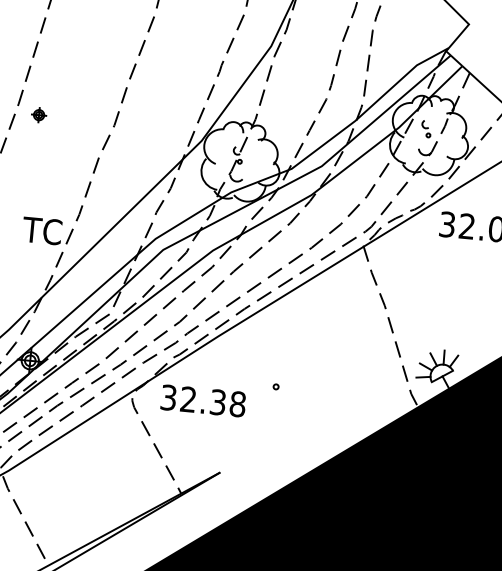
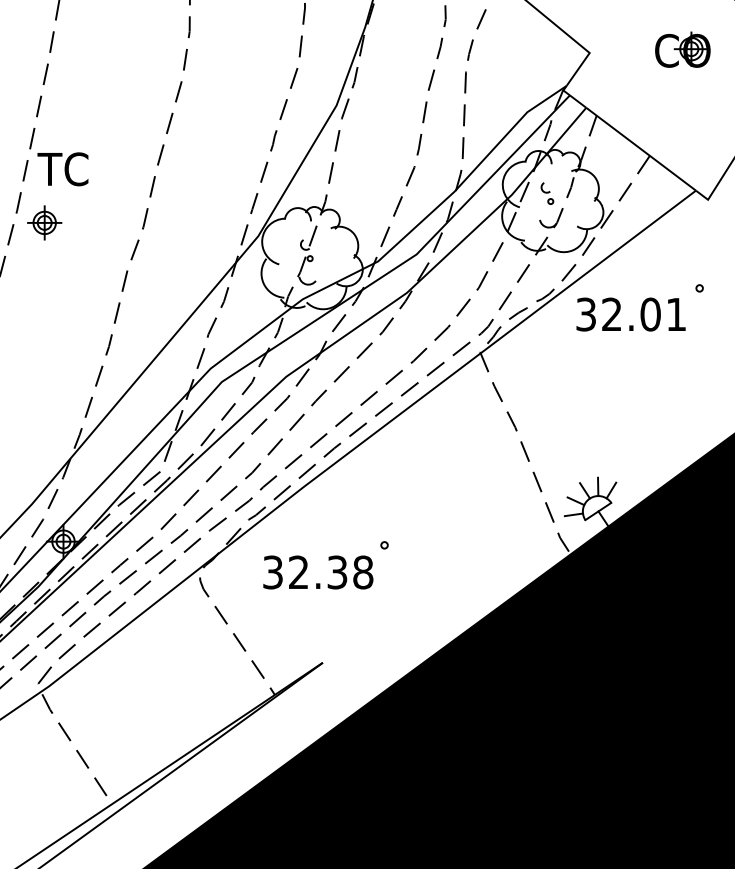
part: (38, 114) -> (44, 222), size x1.67
text: (41, 231) -> (62, 169), moved
text: (203, 401) -> (318, 572), moved

